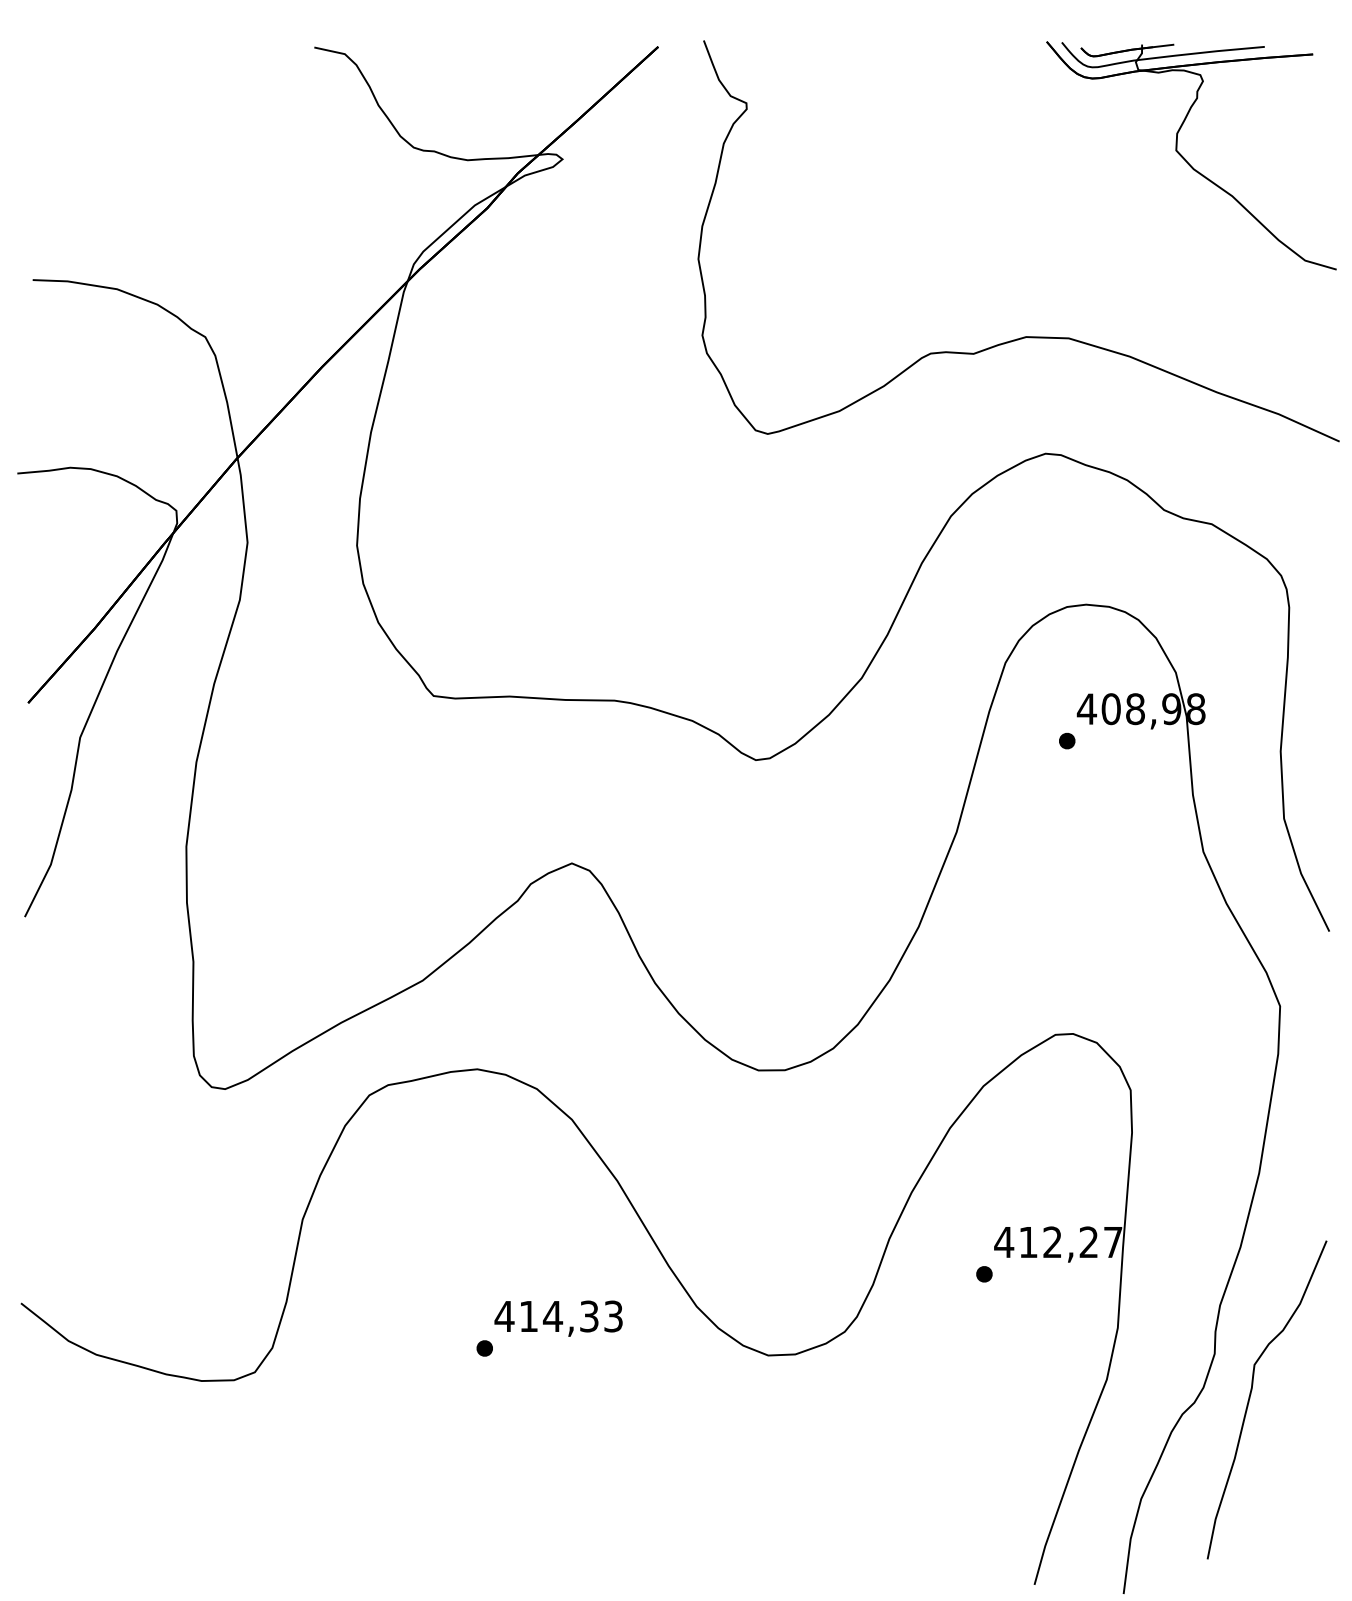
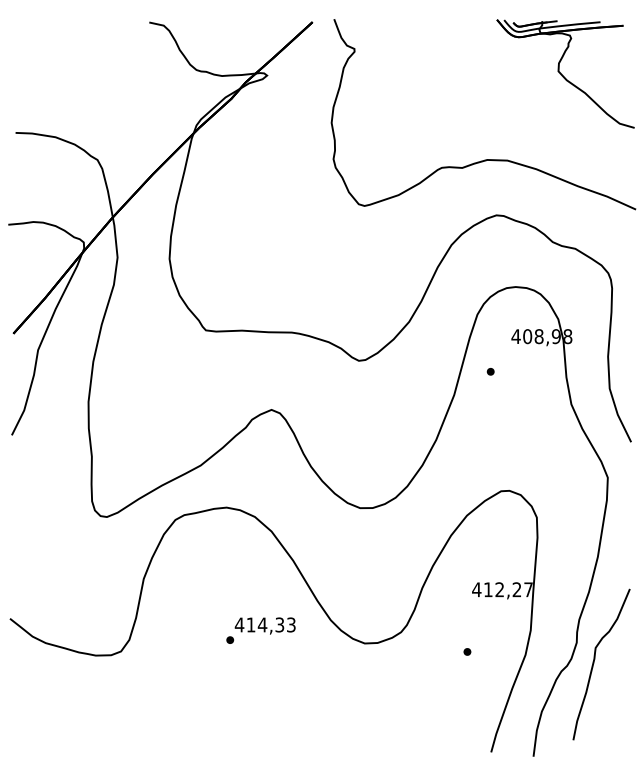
part: (1066, 740) -> (490, 371), moved
part: (984, 1273) -> (467, 651), moved

